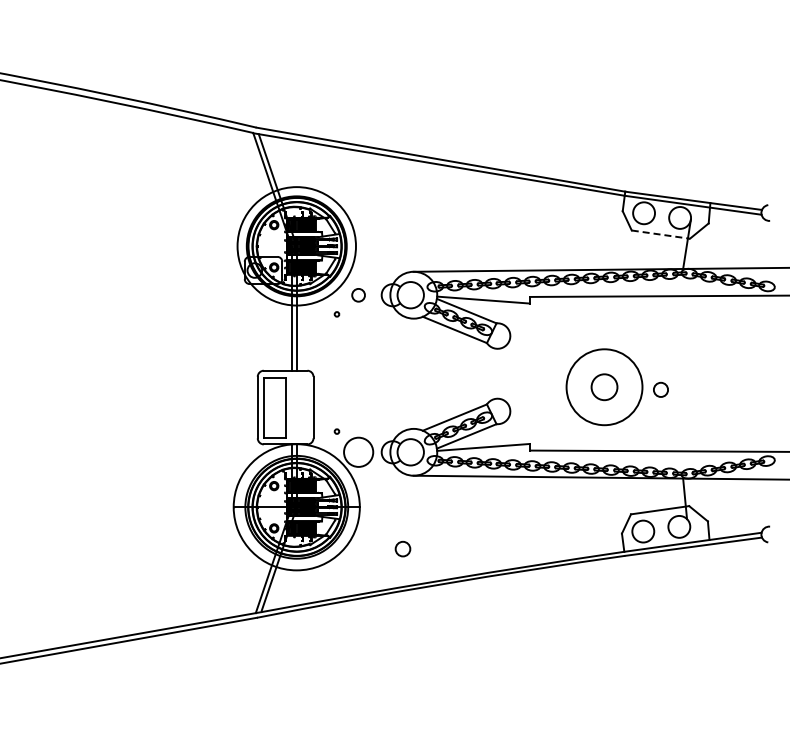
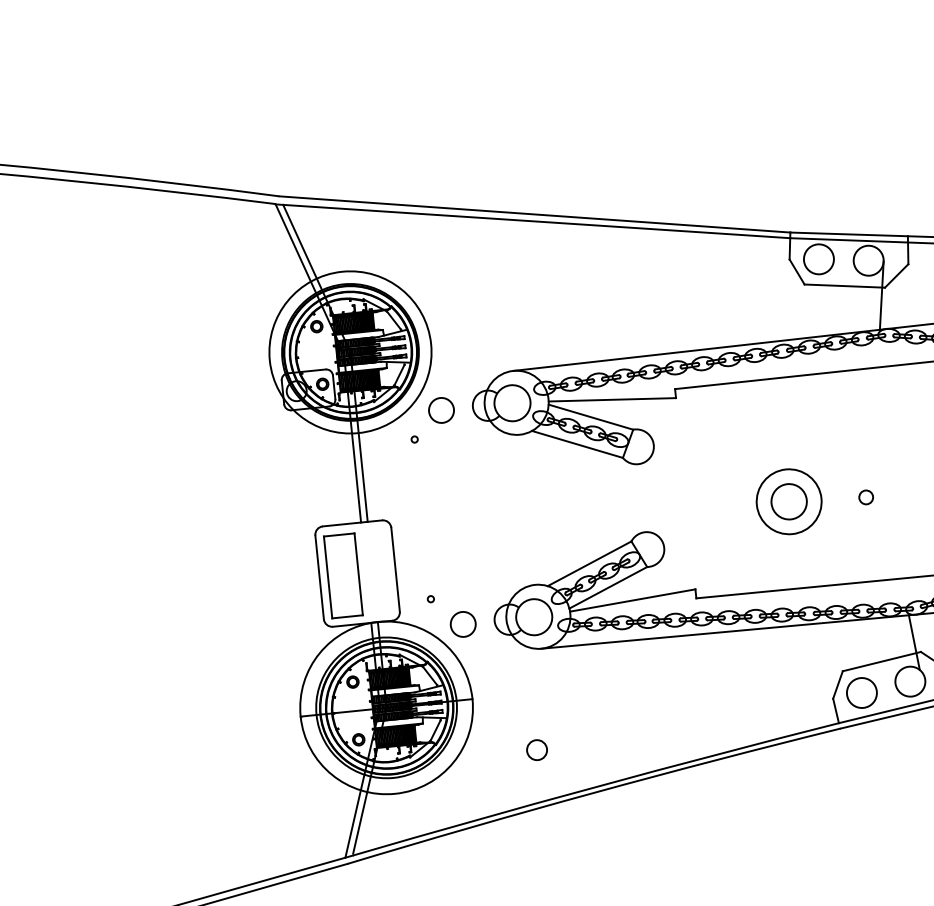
line: (661, 234) -> (845, 285), dashed -> solid
circle: (358, 295) -> (441, 410), size x1.43
circle: (604, 386) -> (789, 500), size x0.62
circle: (660, 389) -> (865, 497), size x0.71
circle: (358, 452) -> (463, 624), size x0.62

